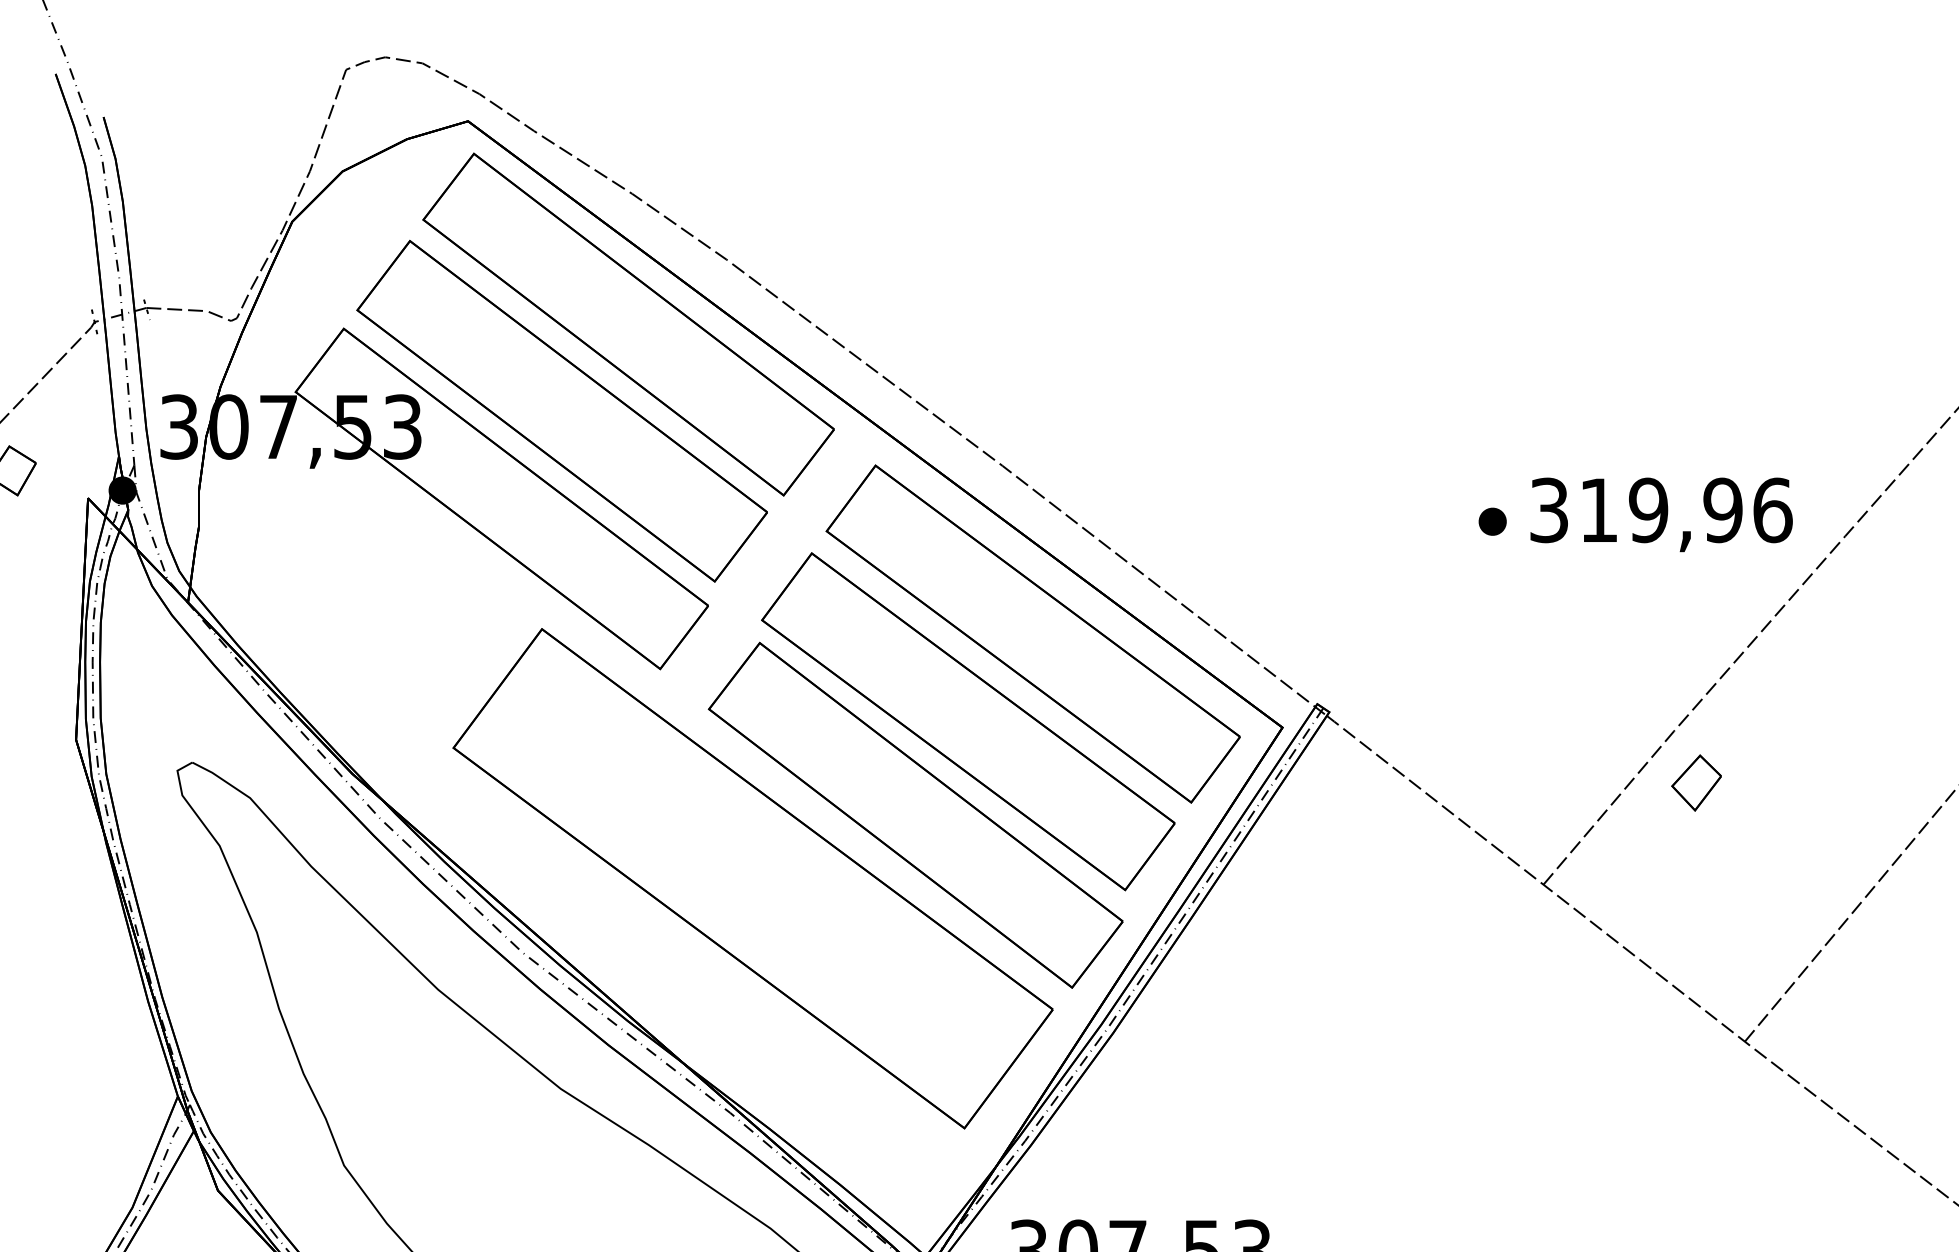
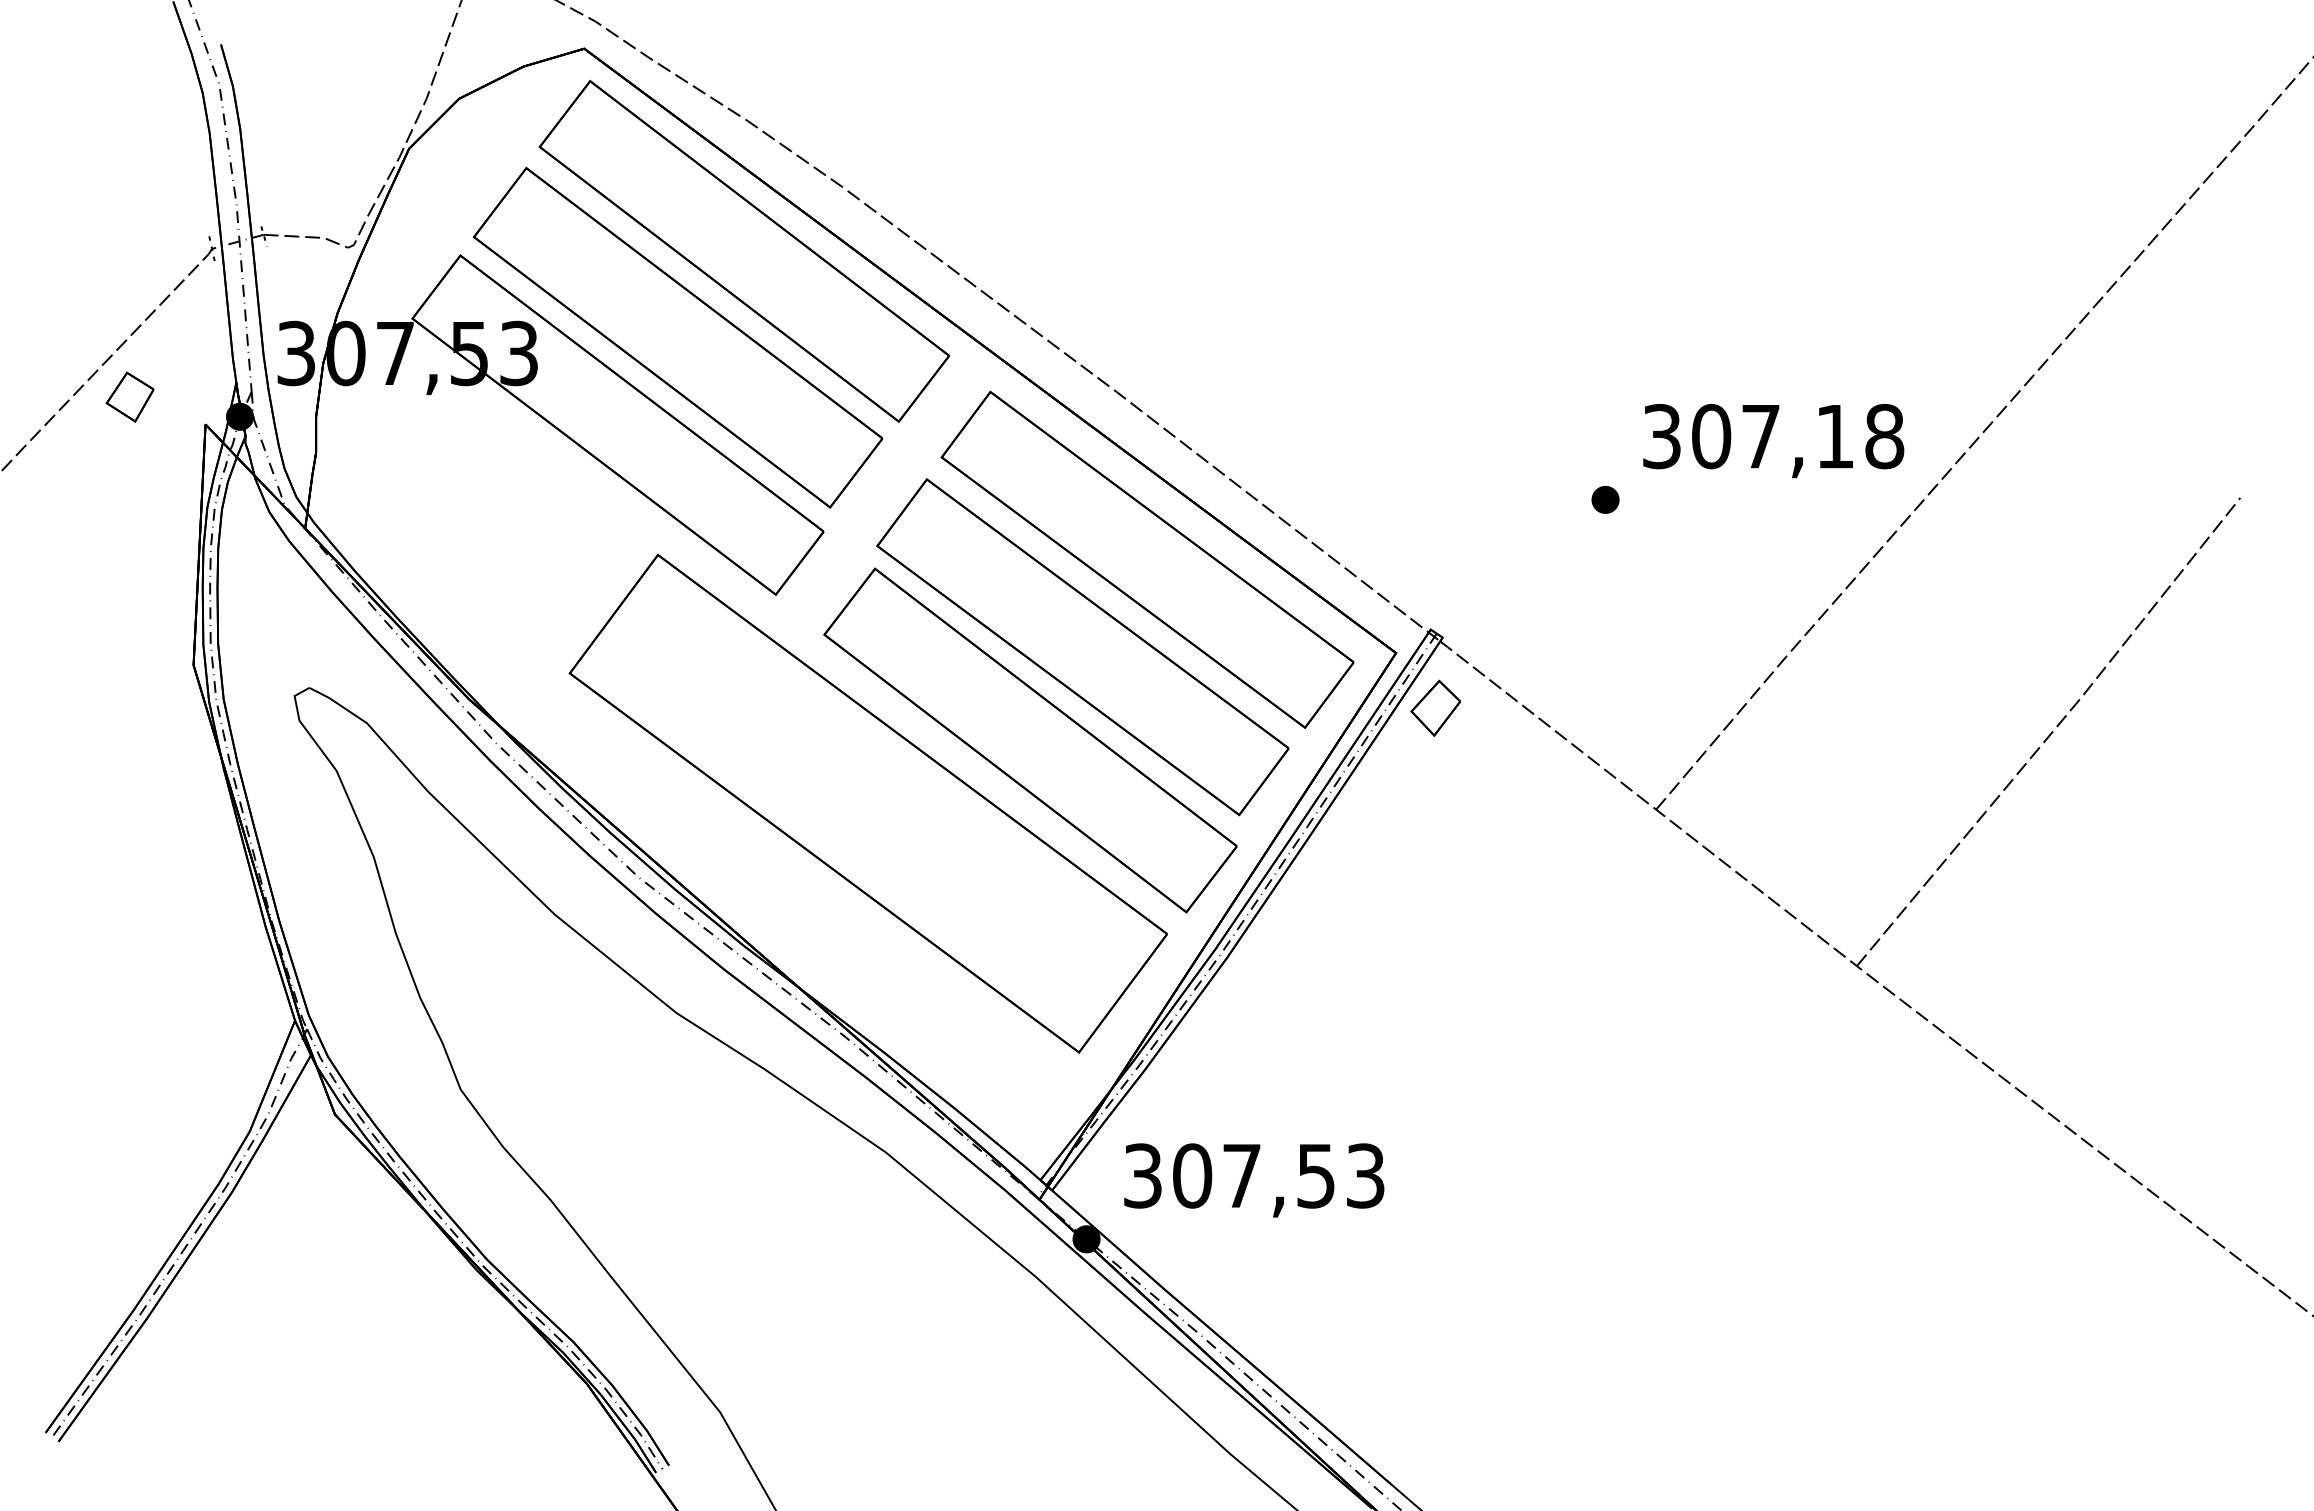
text: (1686, 510) -> (1798, 436), 319,96 -> 307,18
part: (1492, 521) -> (1605, 499), moved
part: (1696, 782) -> (1435, 707), moved

